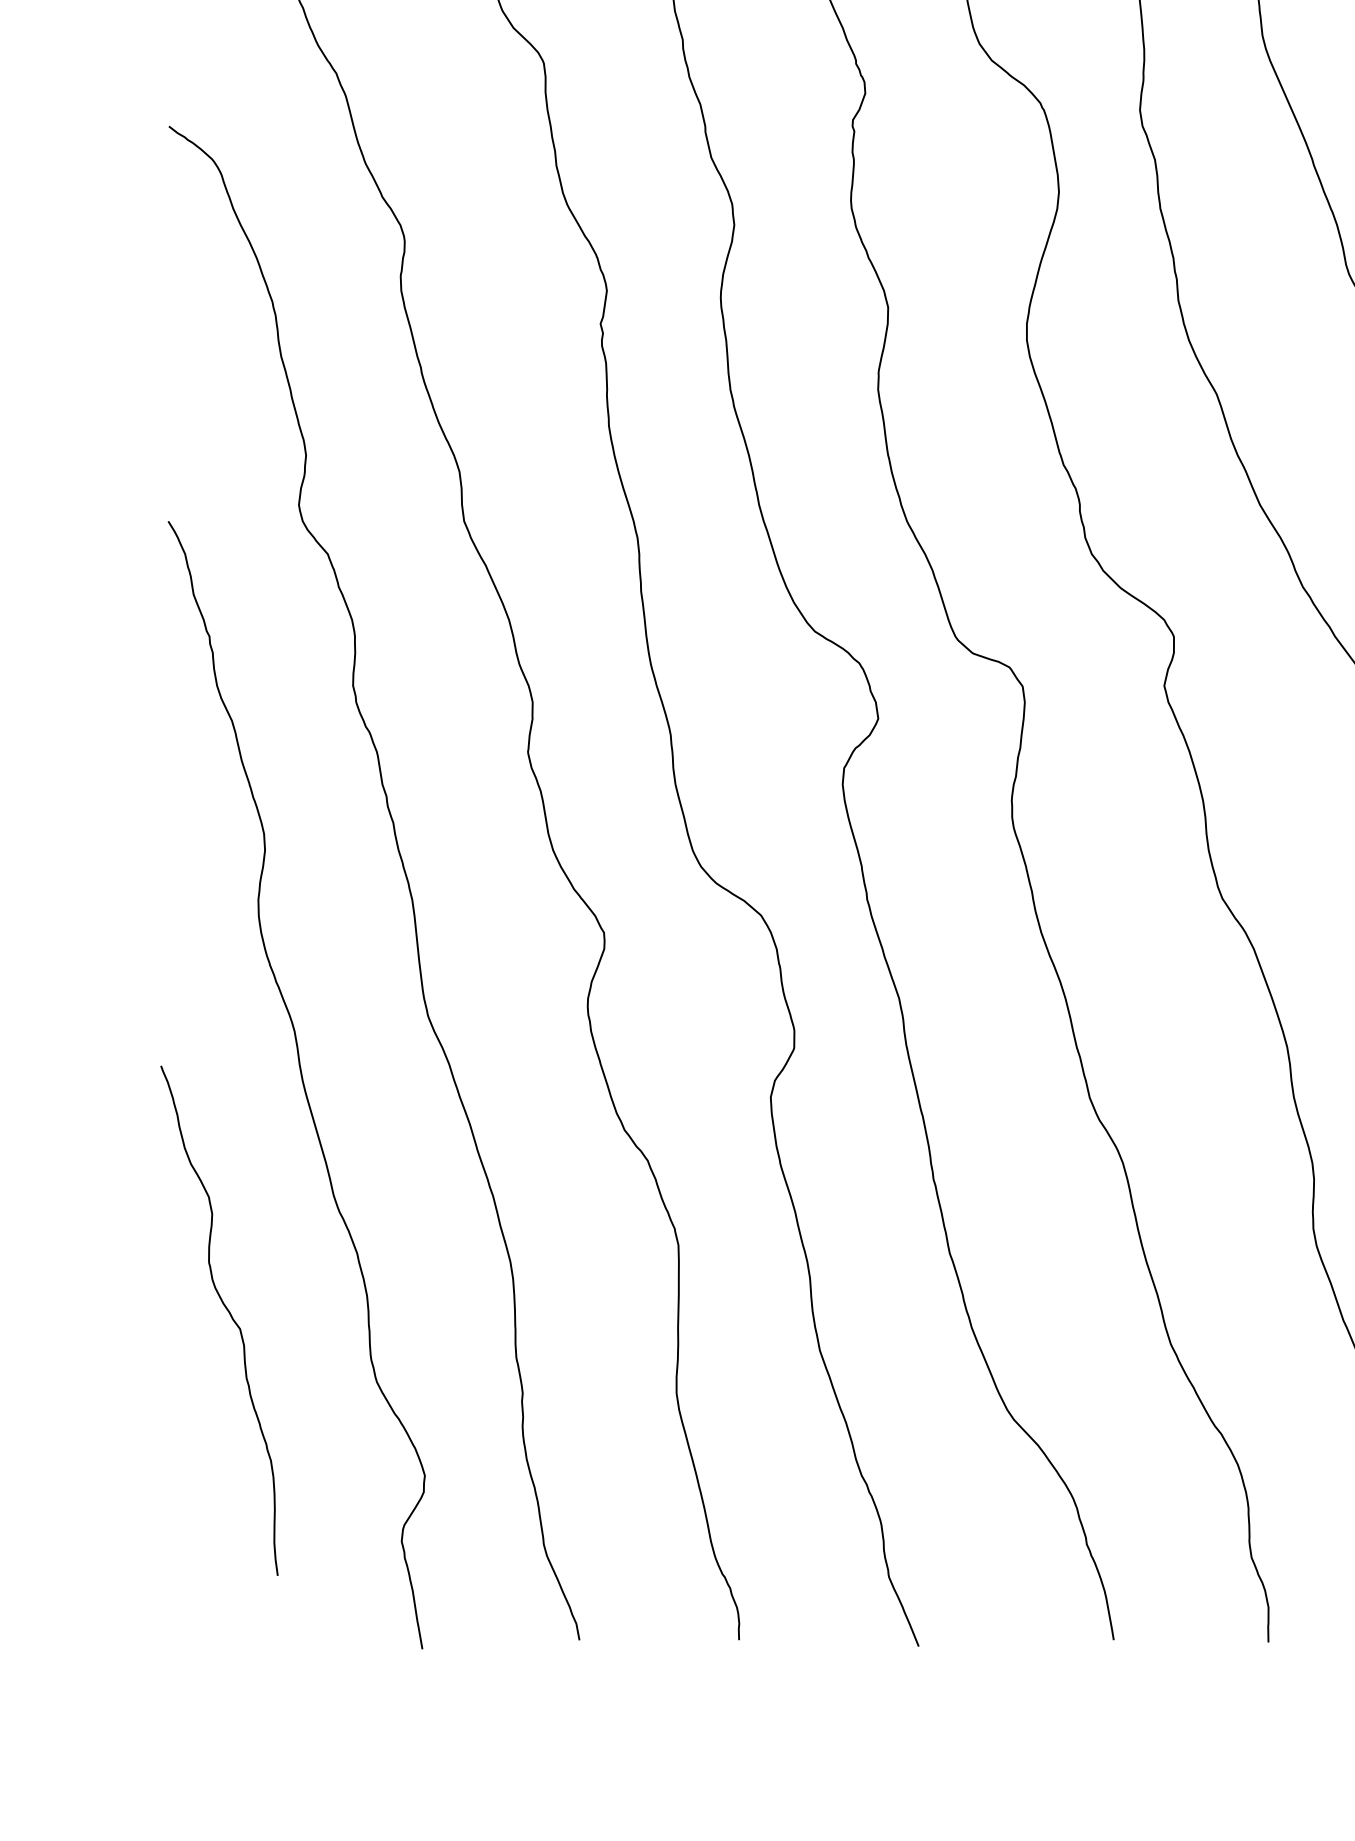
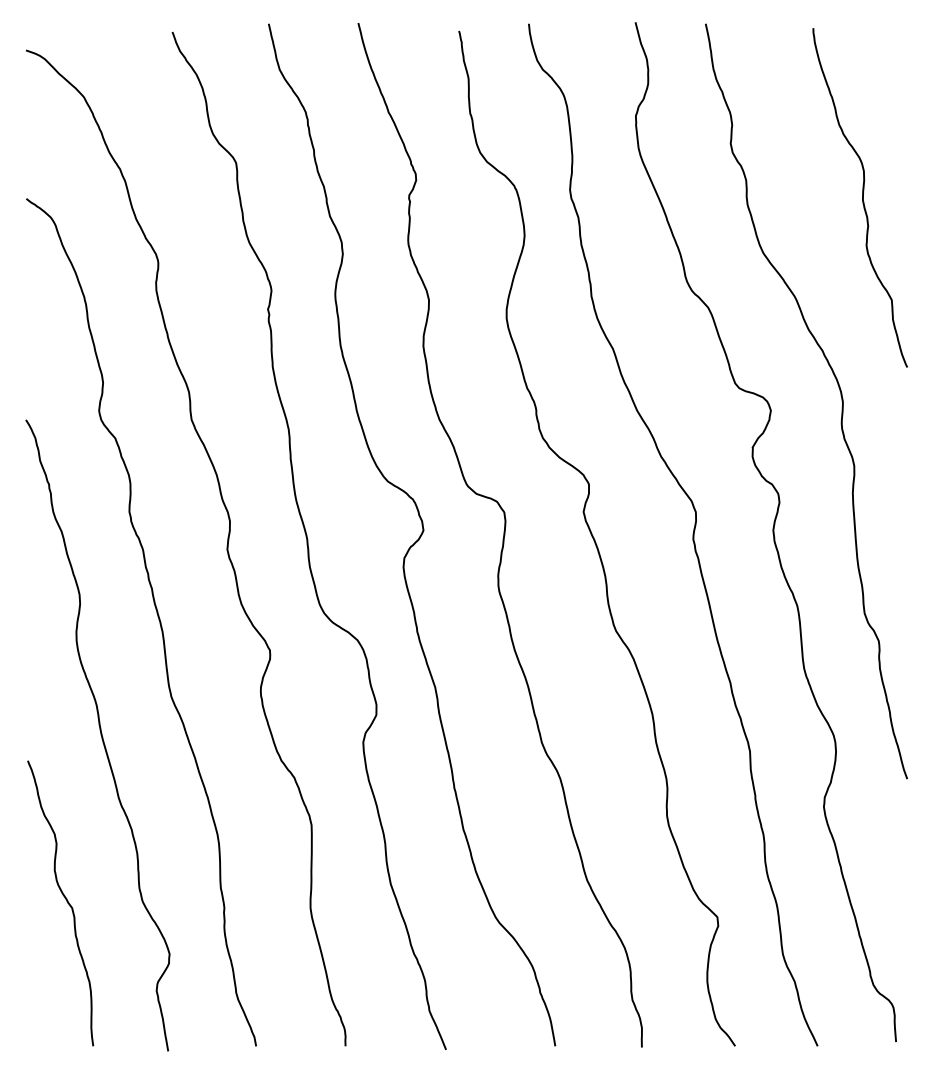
curve: (229, 1317) -> (66, 901), moved

